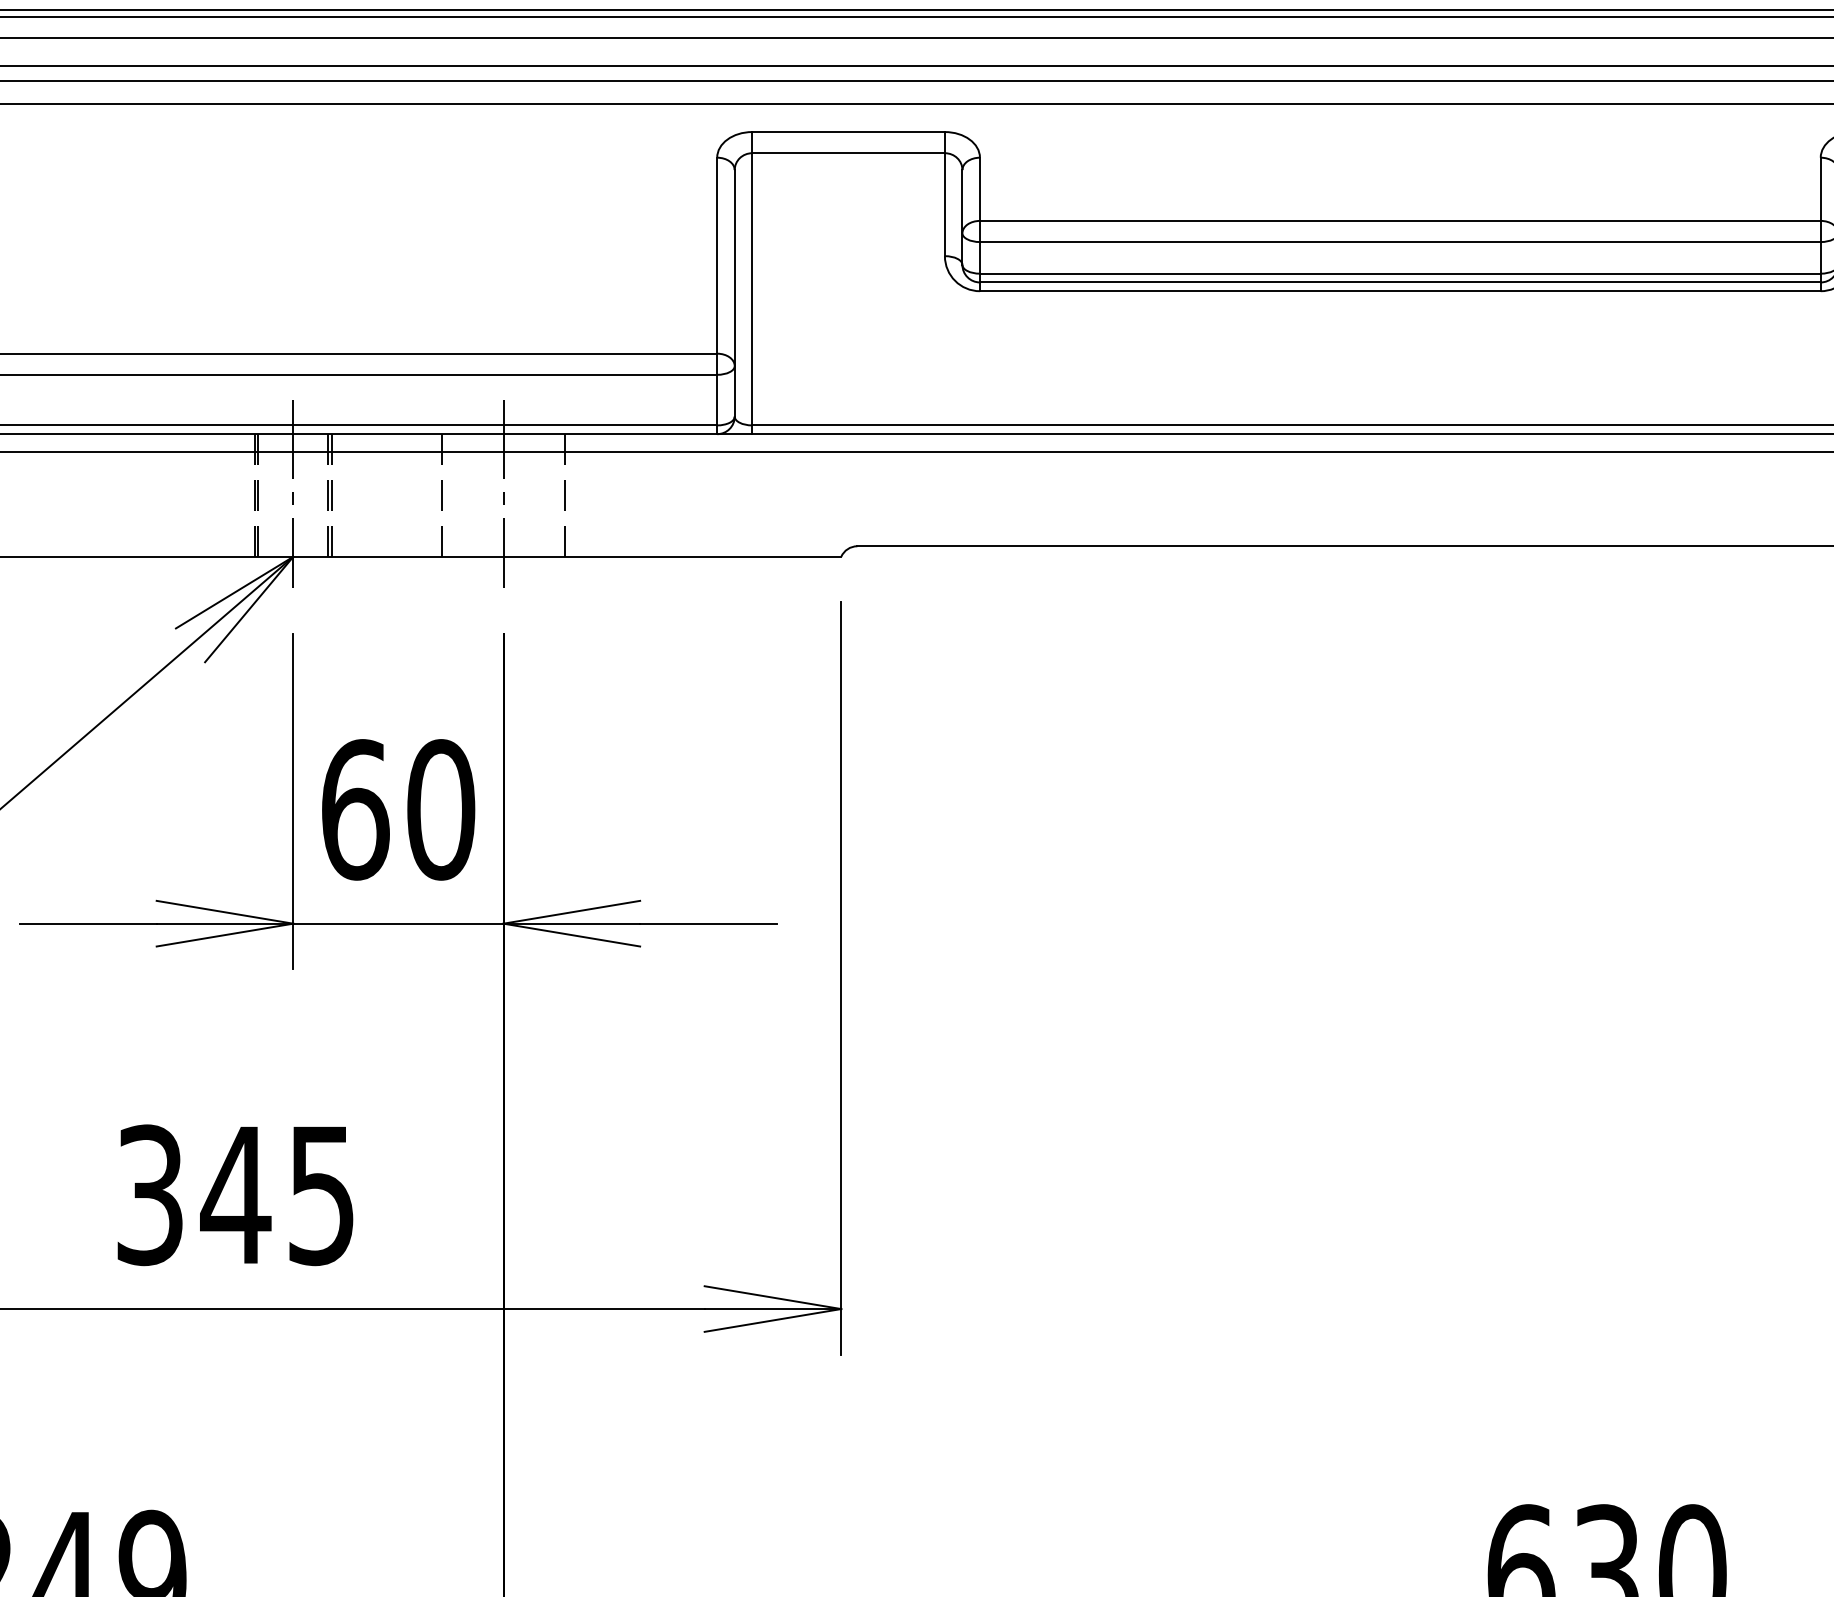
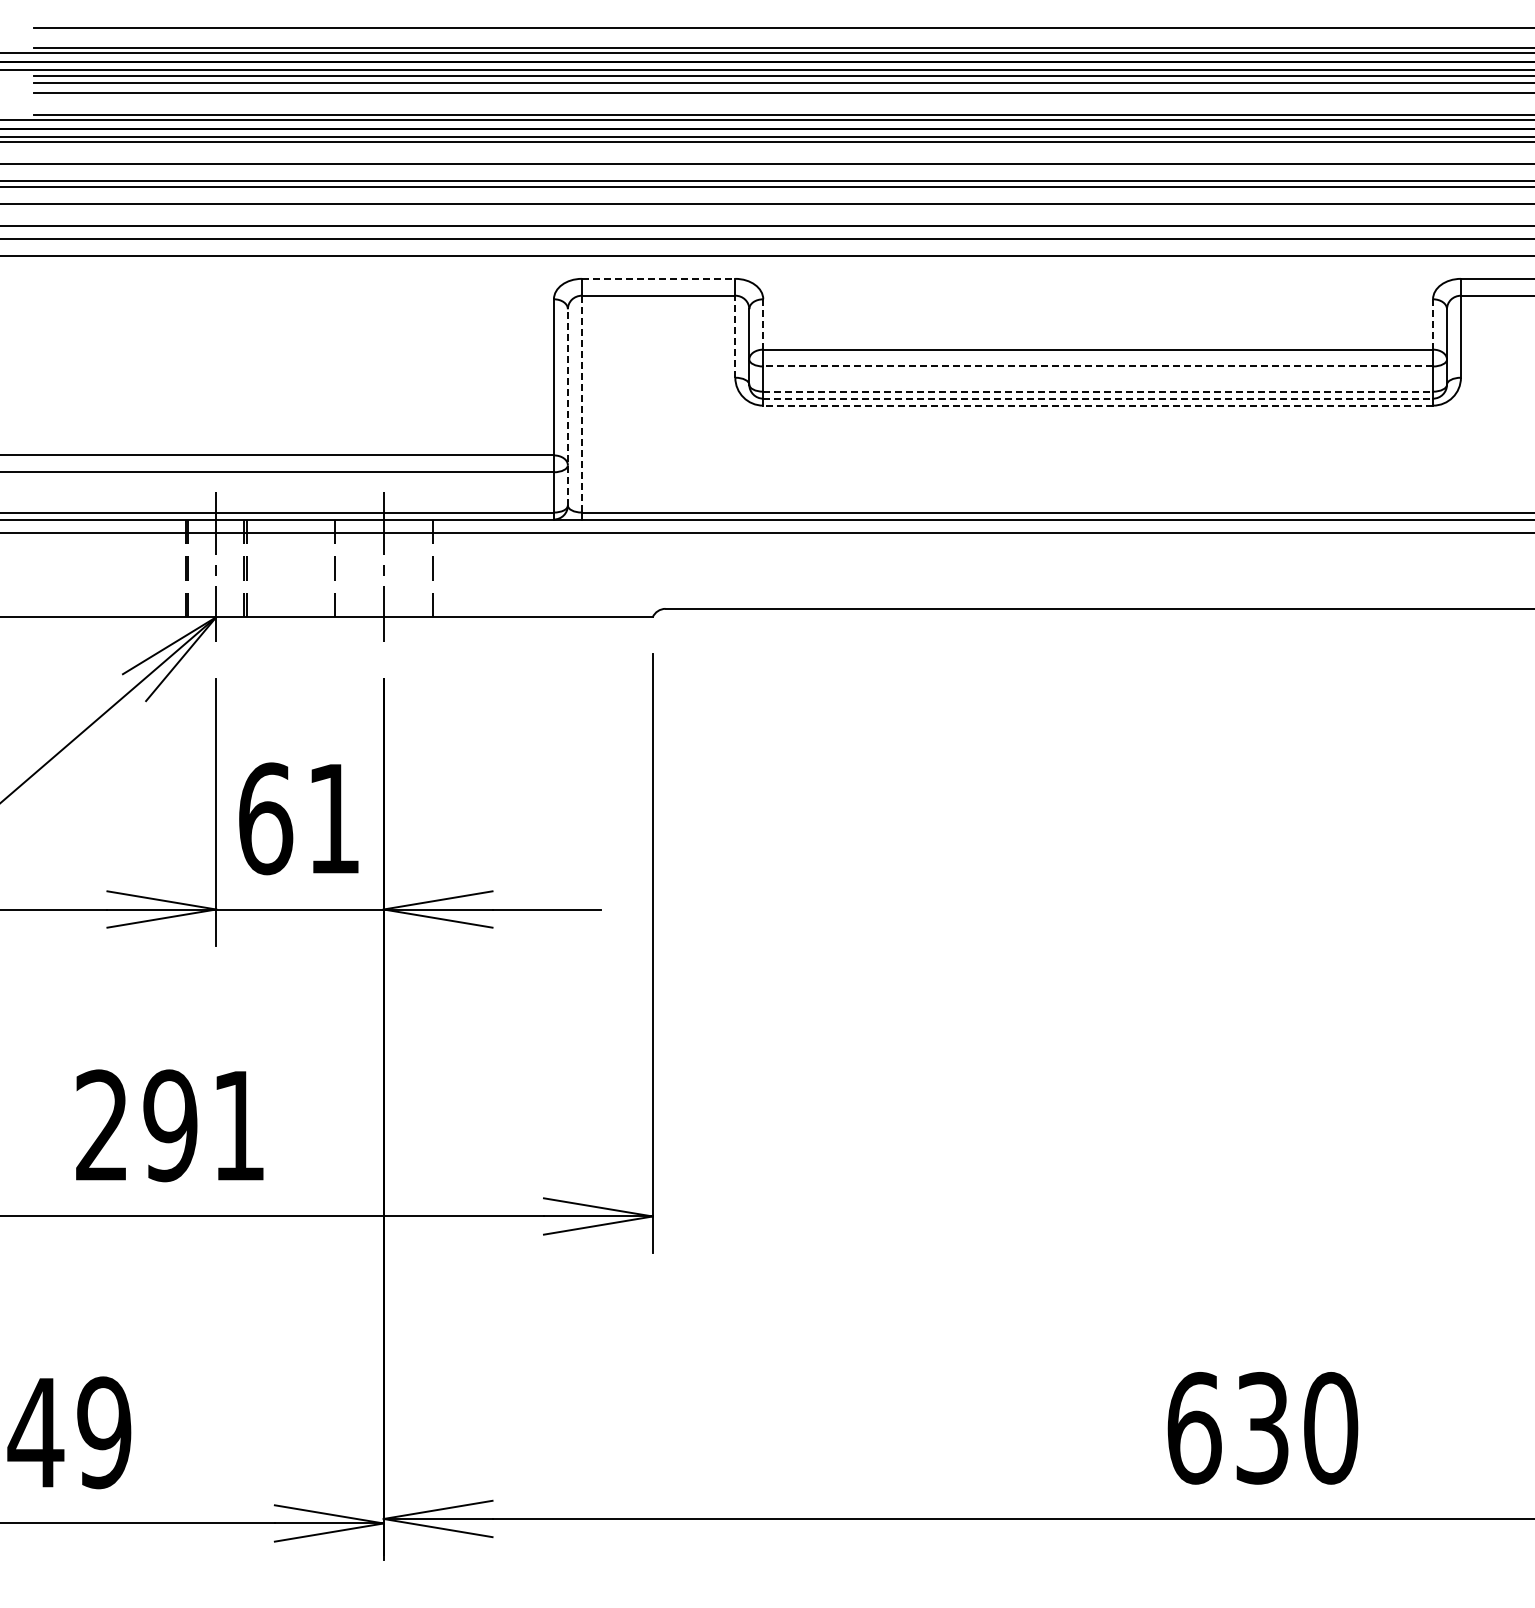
line: (848, 131) -> (658, 278), solid -> dashed
line: (1821, 188) -> (1433, 323), solid -> dashed
line: (980, 189) -> (763, 324), solid -> dashed
line: (945, 204) -> (735, 336), solid -> dashed
line: (1400, 242) -> (1098, 366), solid -> dashed
line: (1400, 273) -> (1098, 391), solid -> dashed
line: (1400, 282) -> (1098, 398), solid -> dashed
line: (751, 289) -> (581, 404), solid -> dashed
line: (1400, 291) -> (1098, 405), solid -> dashed
line: (734, 292) -> (567, 406), solid -> dashed
text: (441, 809) -> (334, 818), 60 -> 61
text: (234, 1194) -> (169, 1125), 345 -> 291

